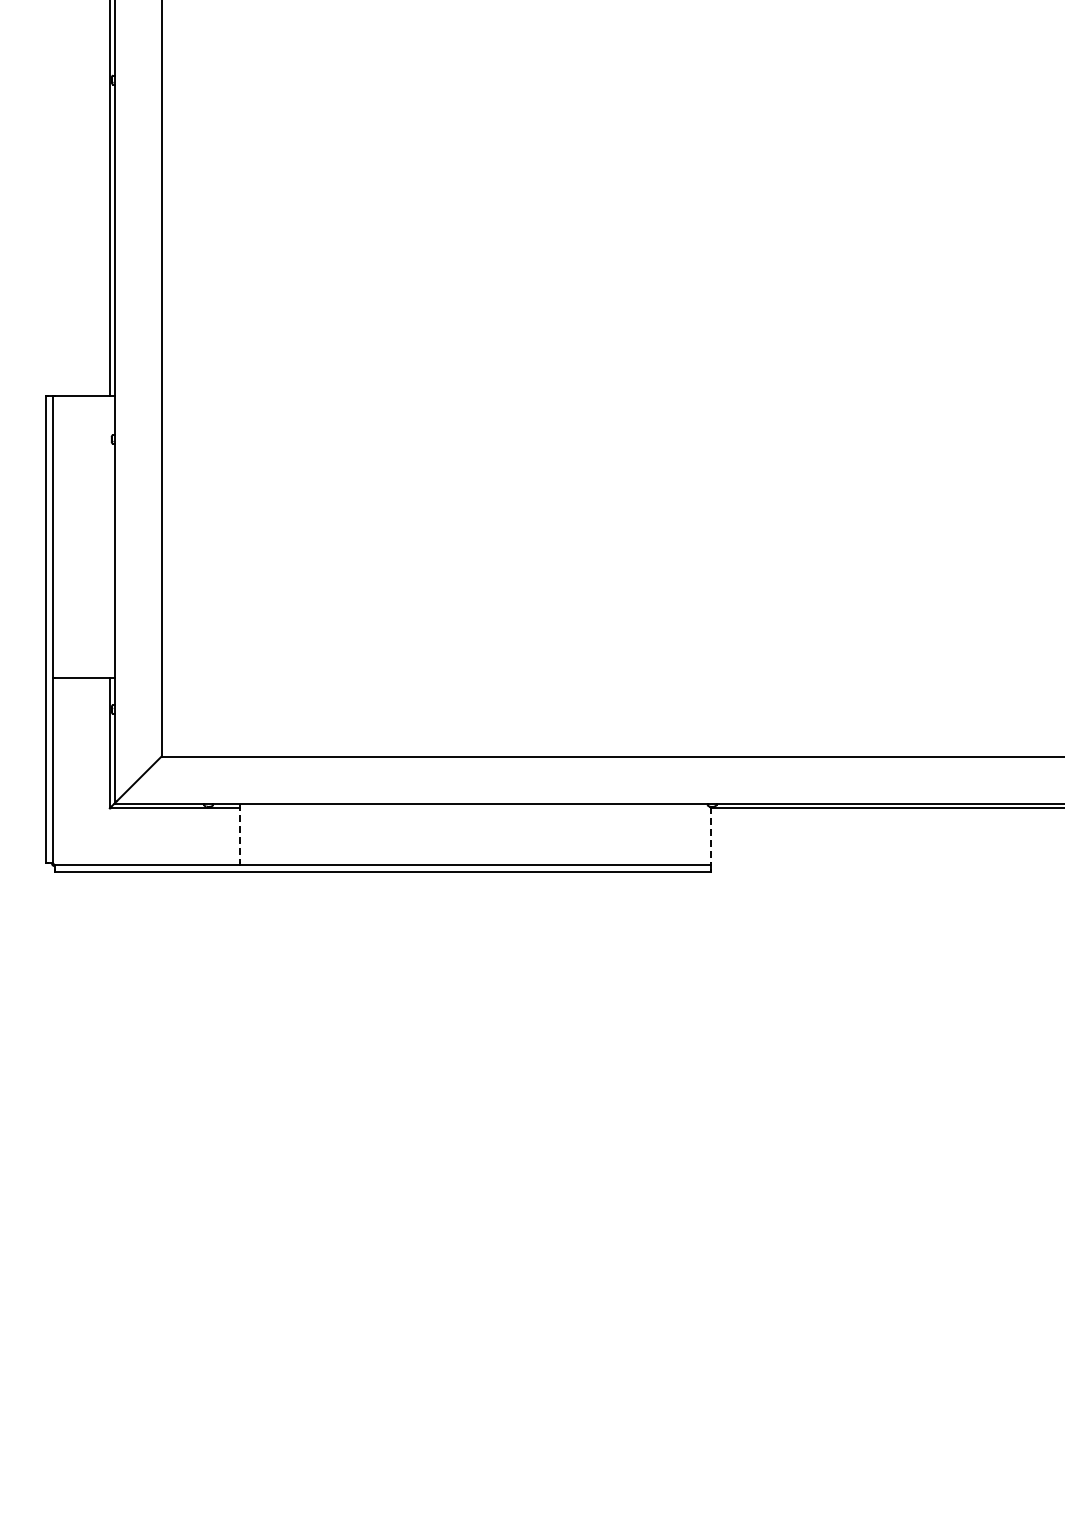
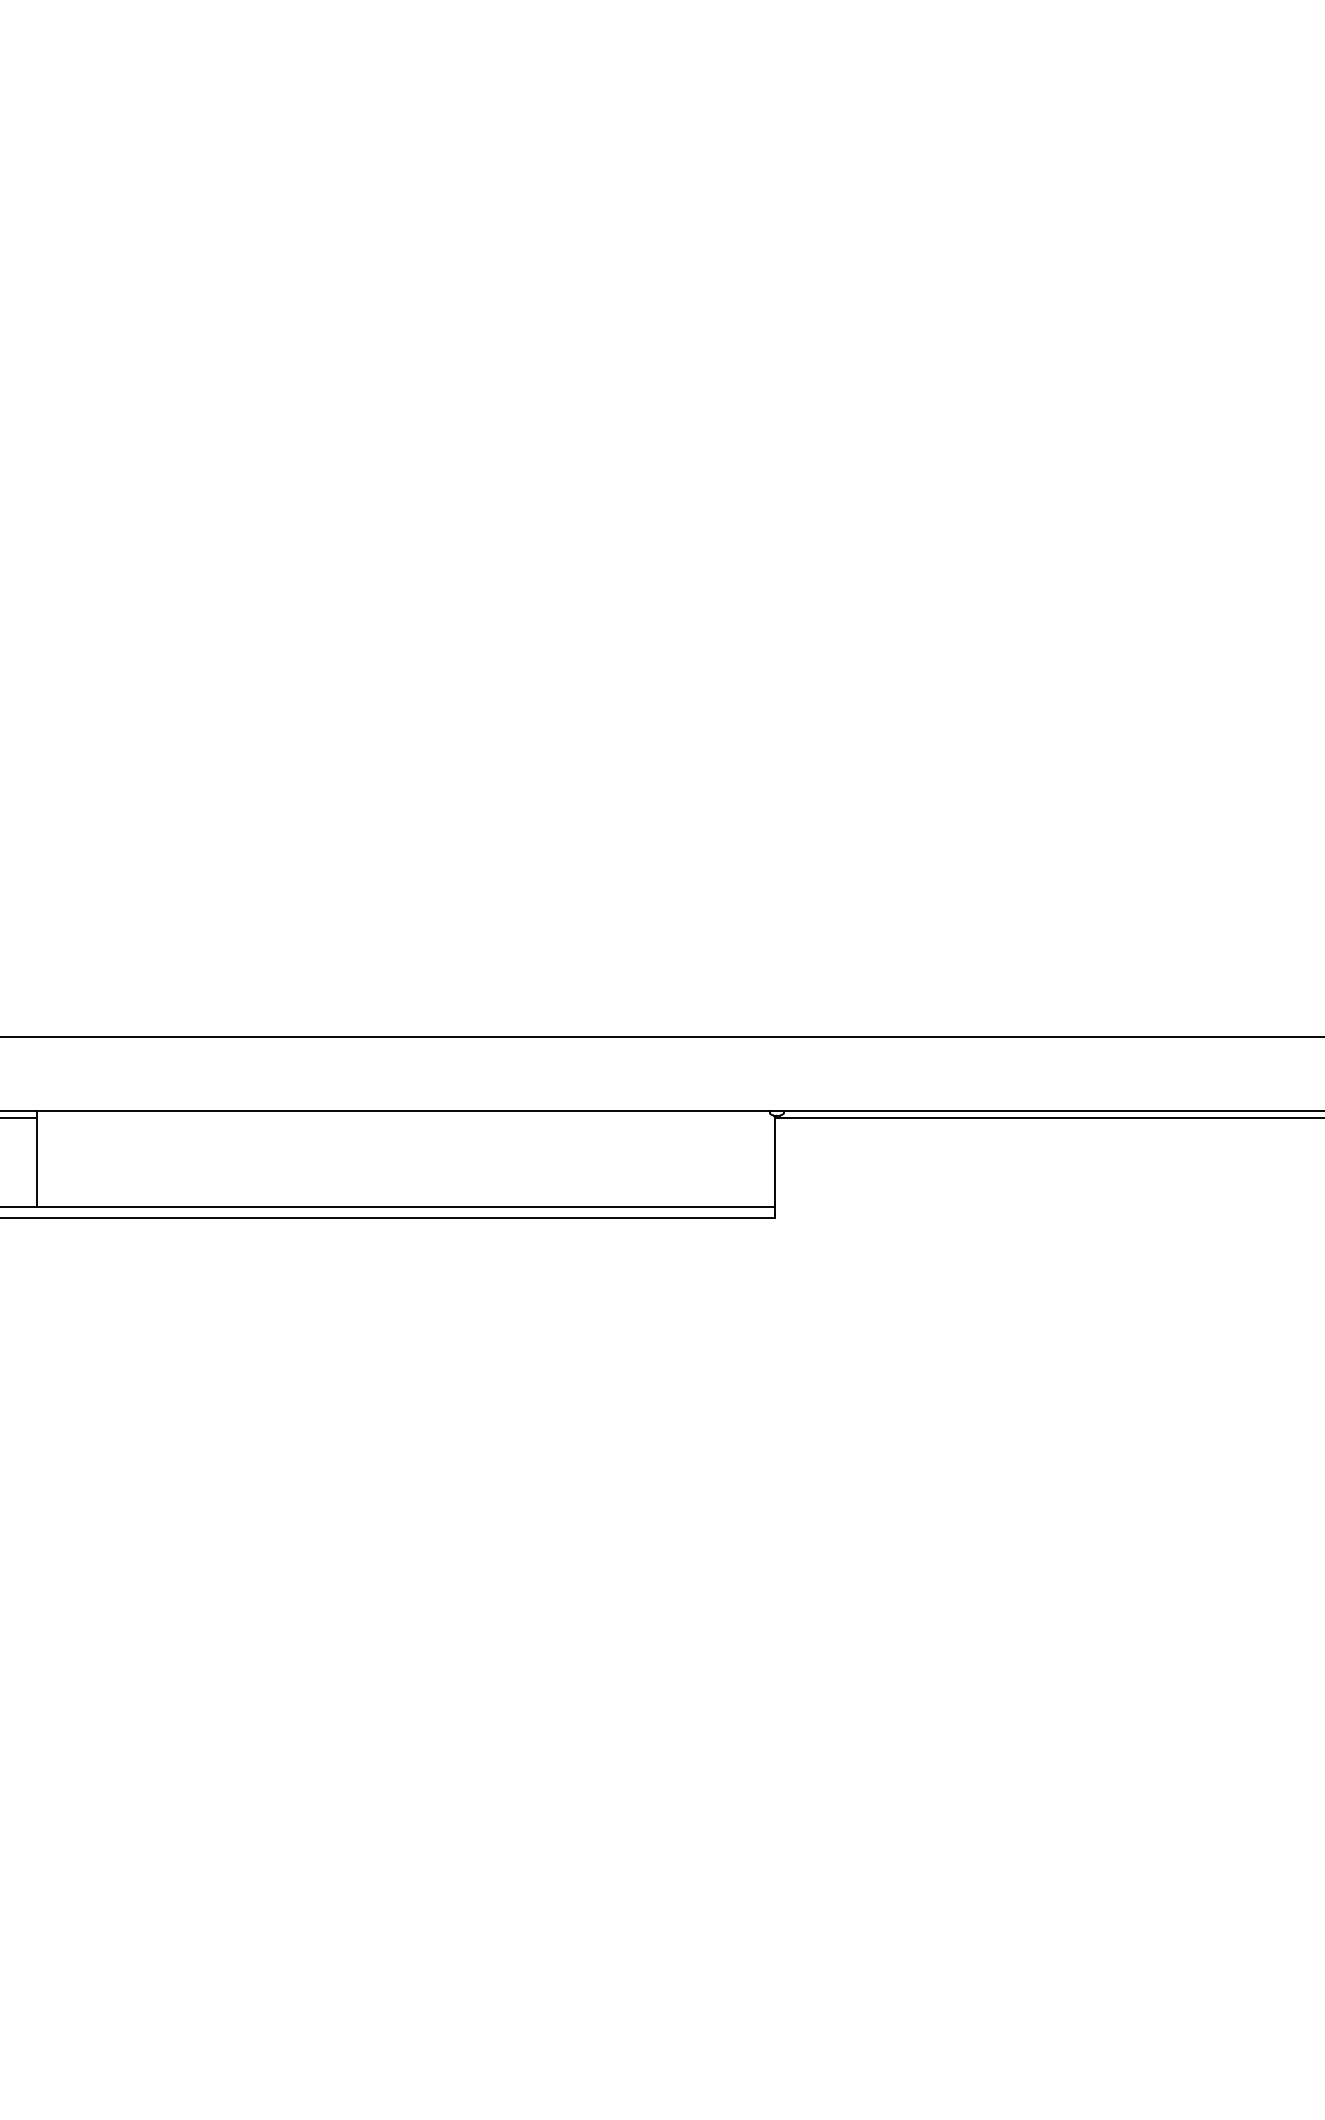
line: (240, 833) -> (37, 1157), dashed -> solid
line: (710, 835) -> (774, 1160), dashed -> solid

